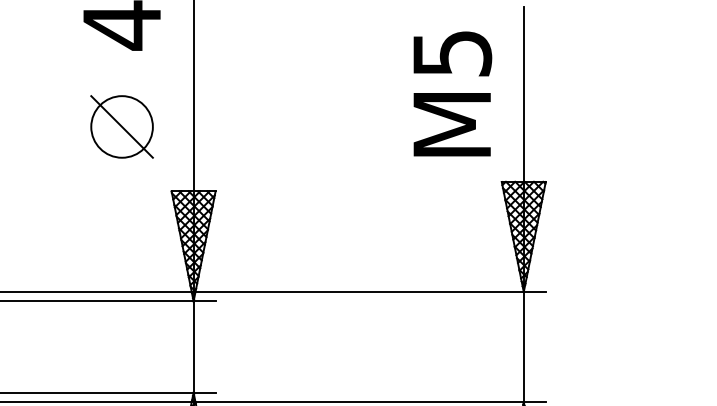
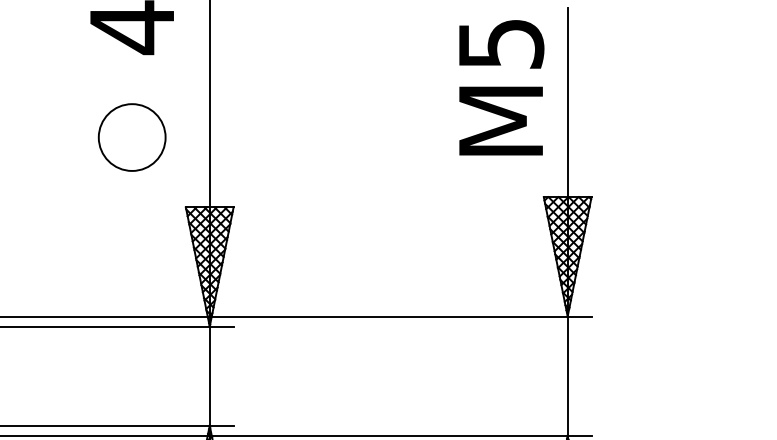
text: (452, 93) -> (501, 87), moved
line: (121, 126) -> (131, 137), removed

